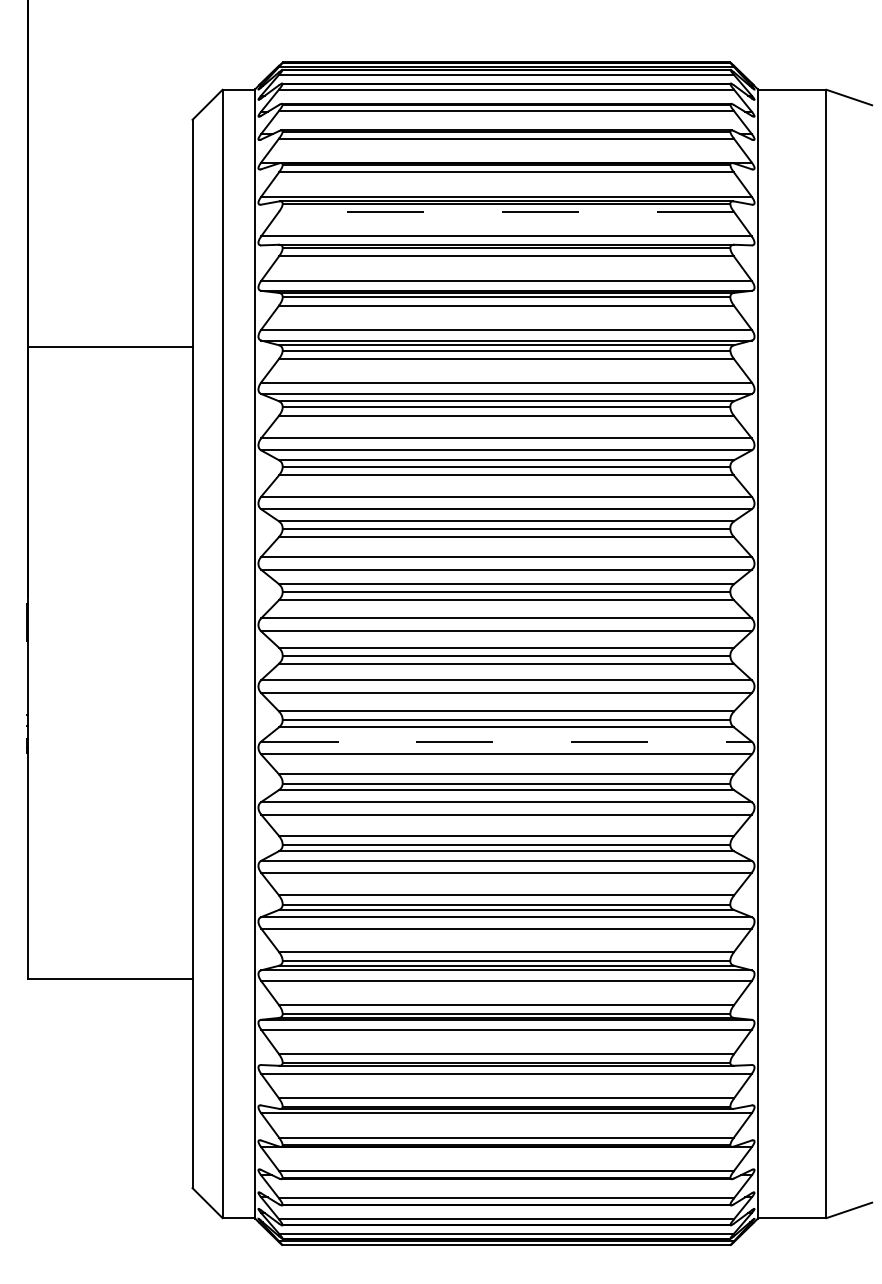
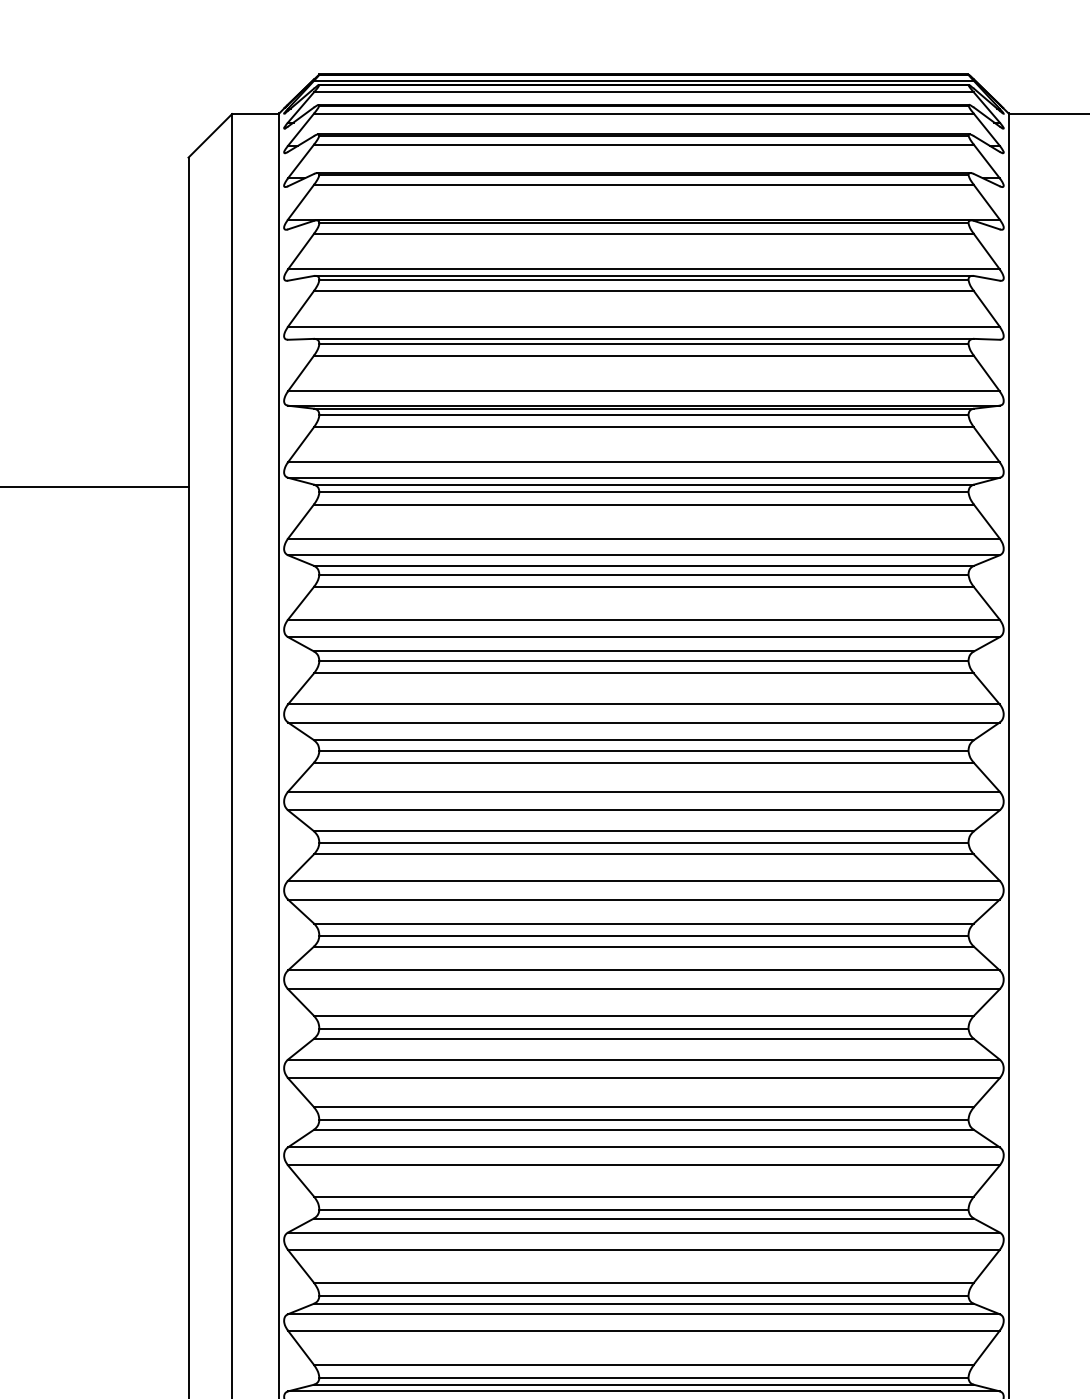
line: (506, 211) -> (643, 290), dashed -> solid
line: (507, 741) -> (645, 1059), dashed -> solid

